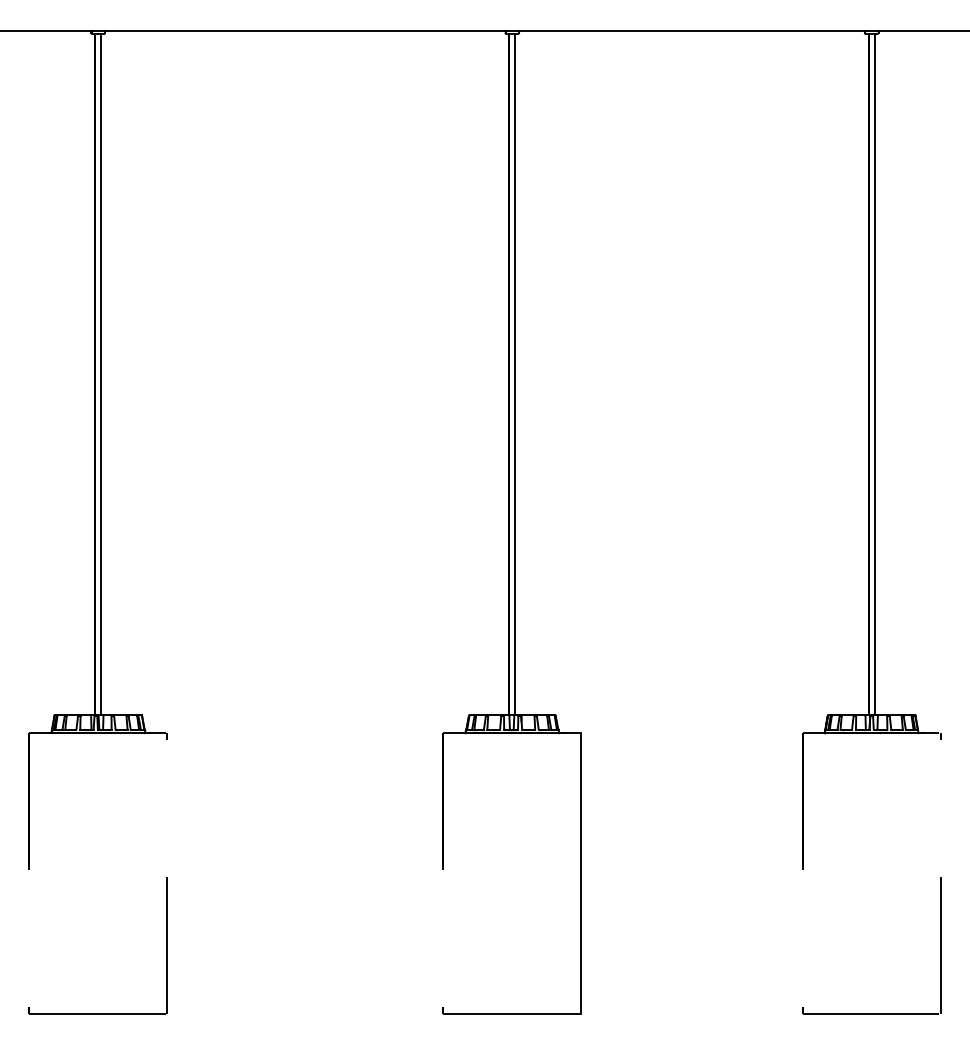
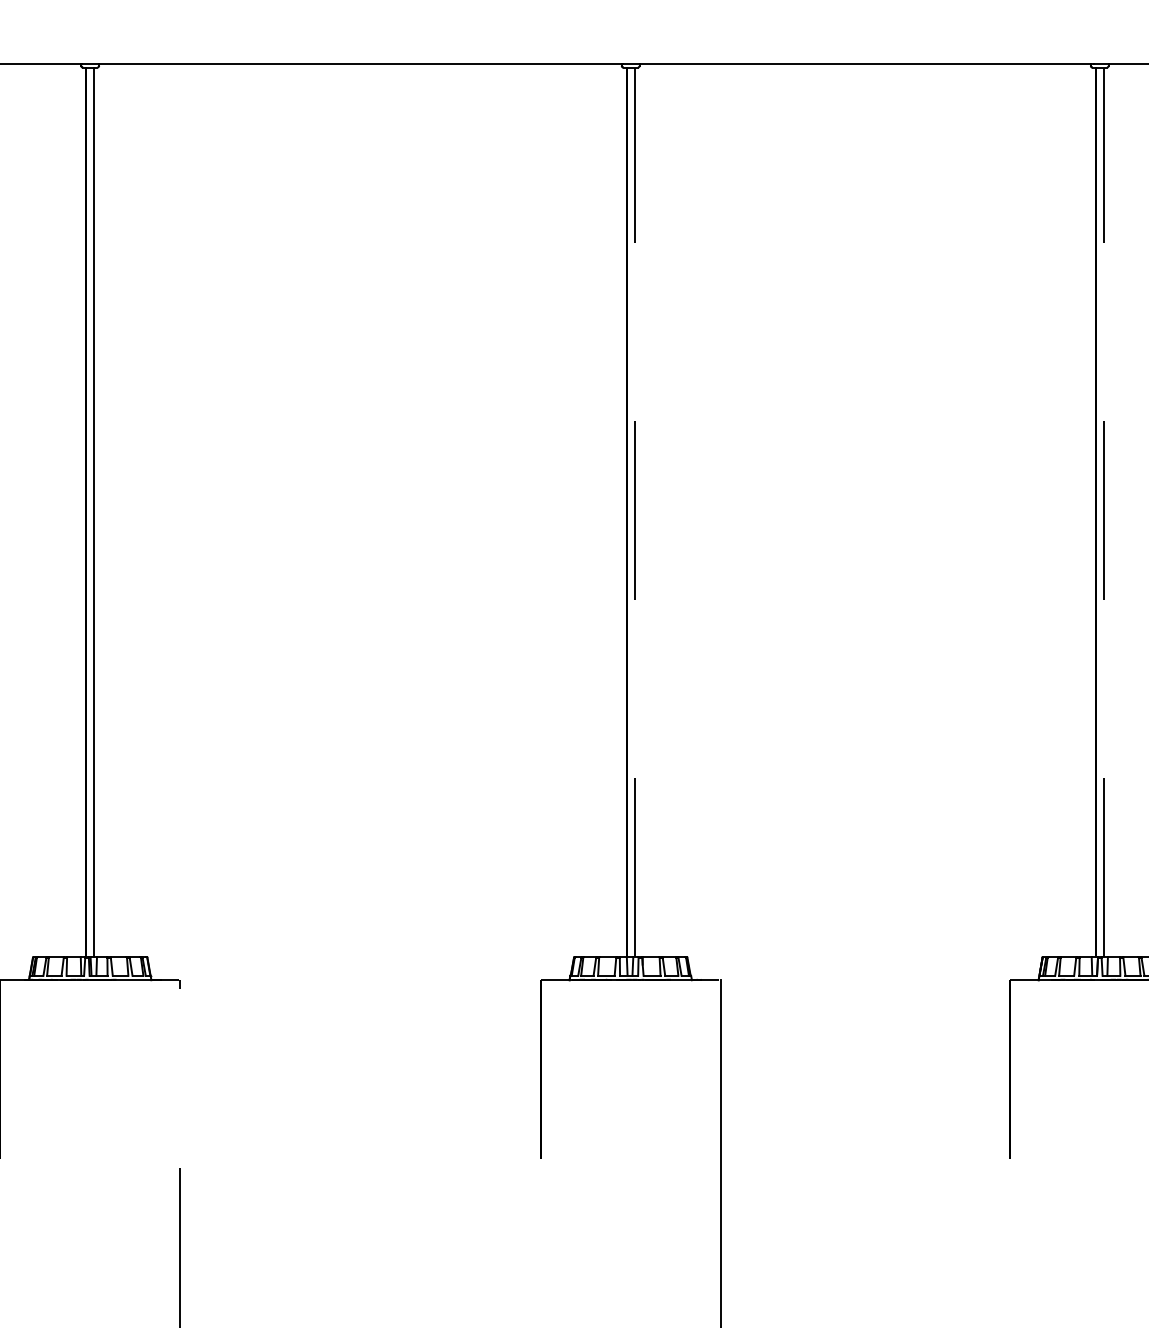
line: (515, 374) -> (634, 511), solid -> dashed
line: (874, 374) -> (1103, 511), solid -> dashed

